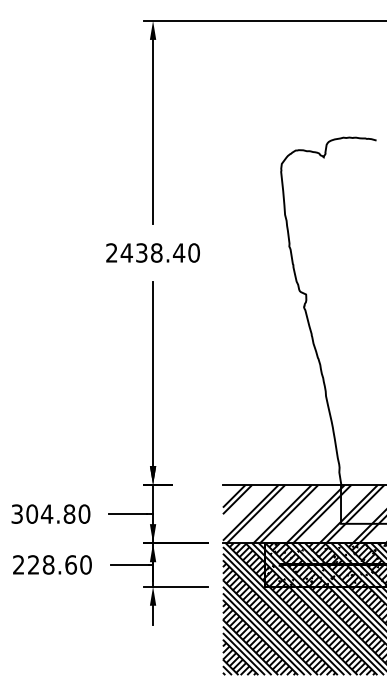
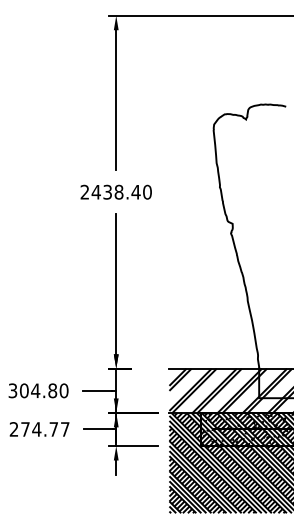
text: (59, 564) -> (45, 429), 228.60 -> 274.77

